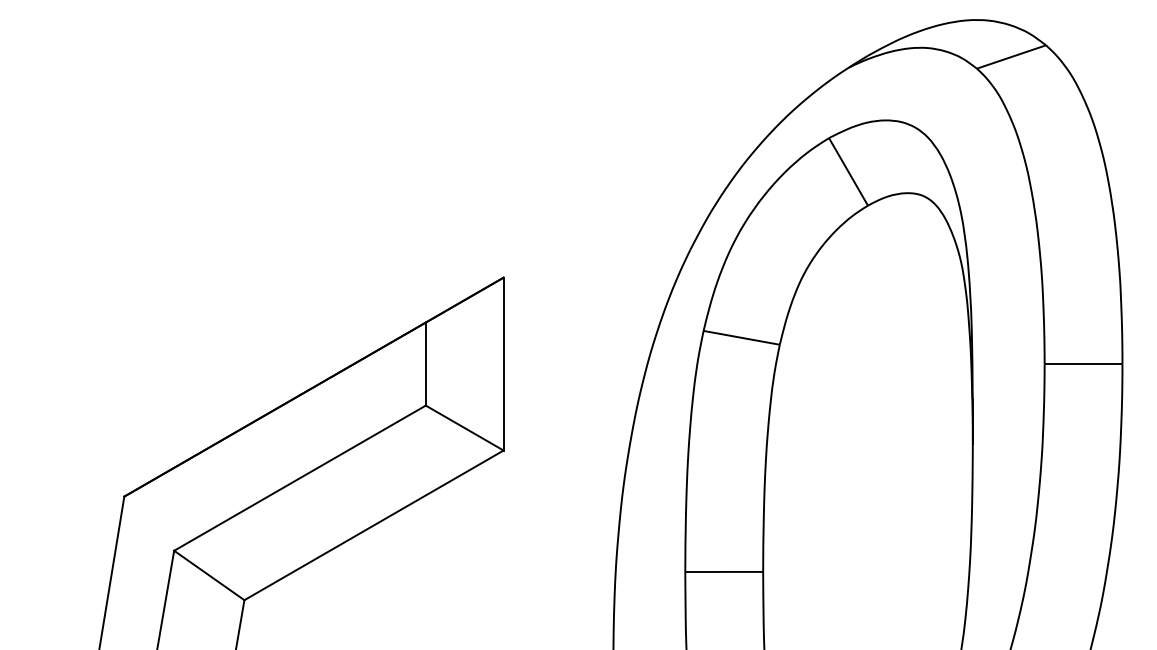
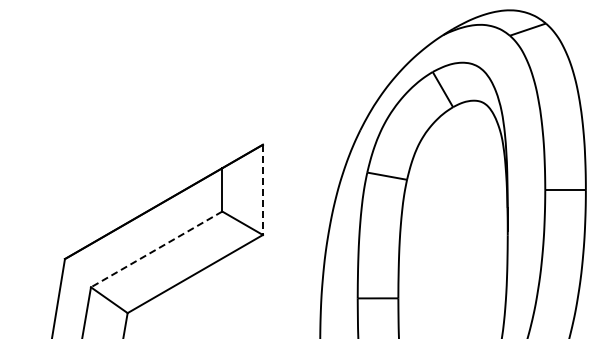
line: (502, 365) -> (262, 190), solid -> dashed
line: (299, 478) -> (156, 249), solid -> dashed

